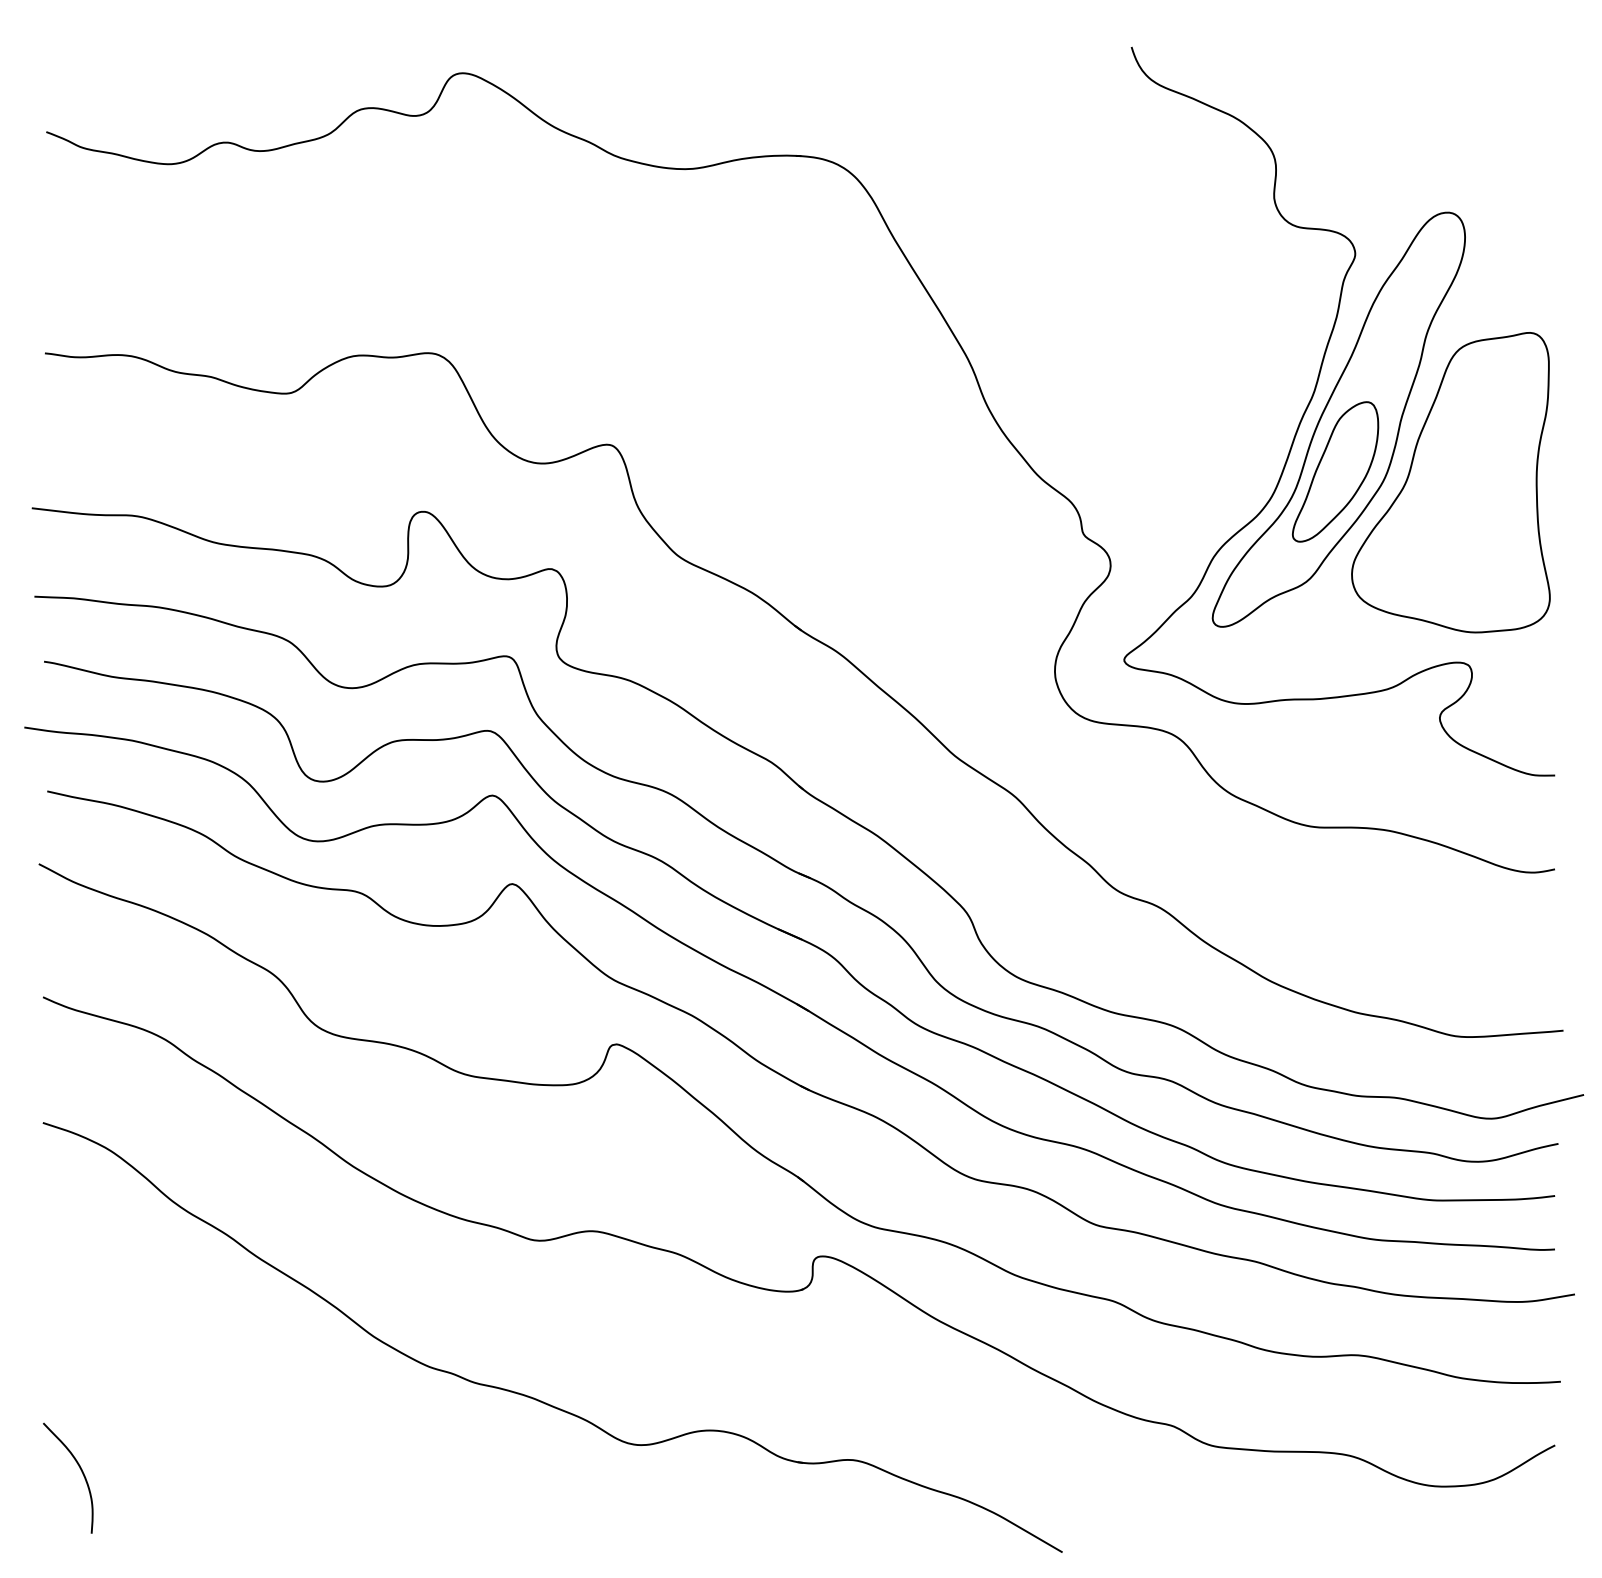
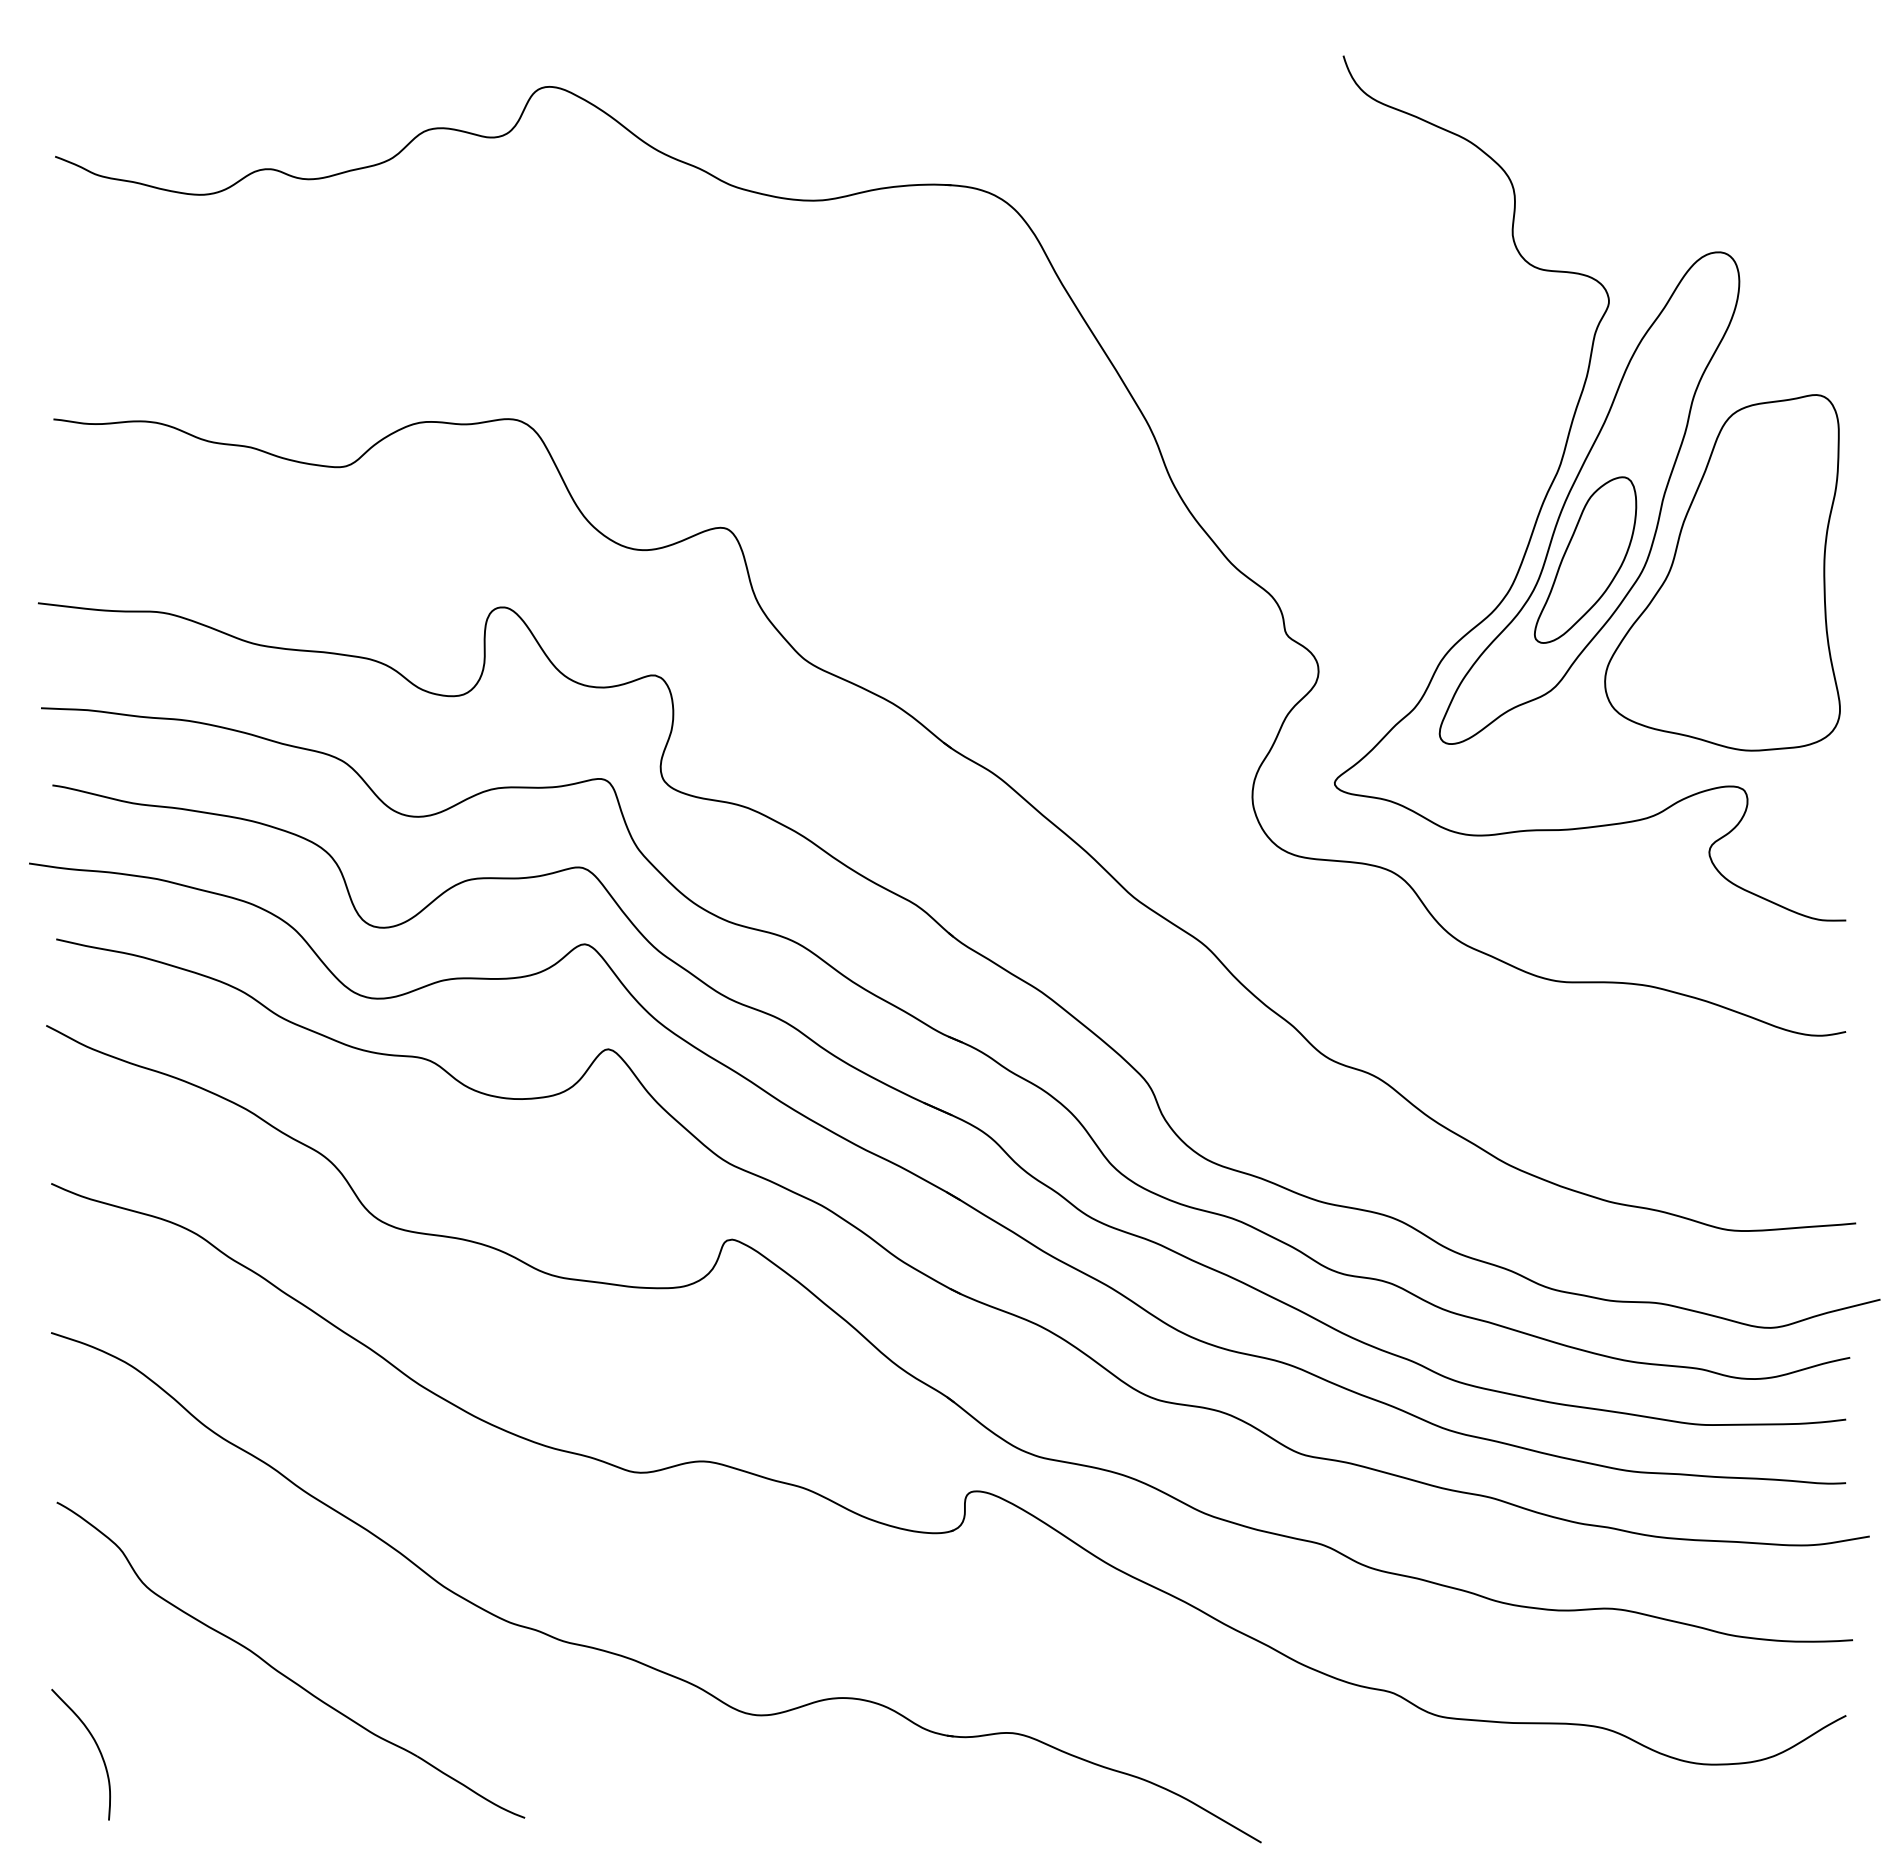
part: (237, 1409) -> (281, 1672), added

